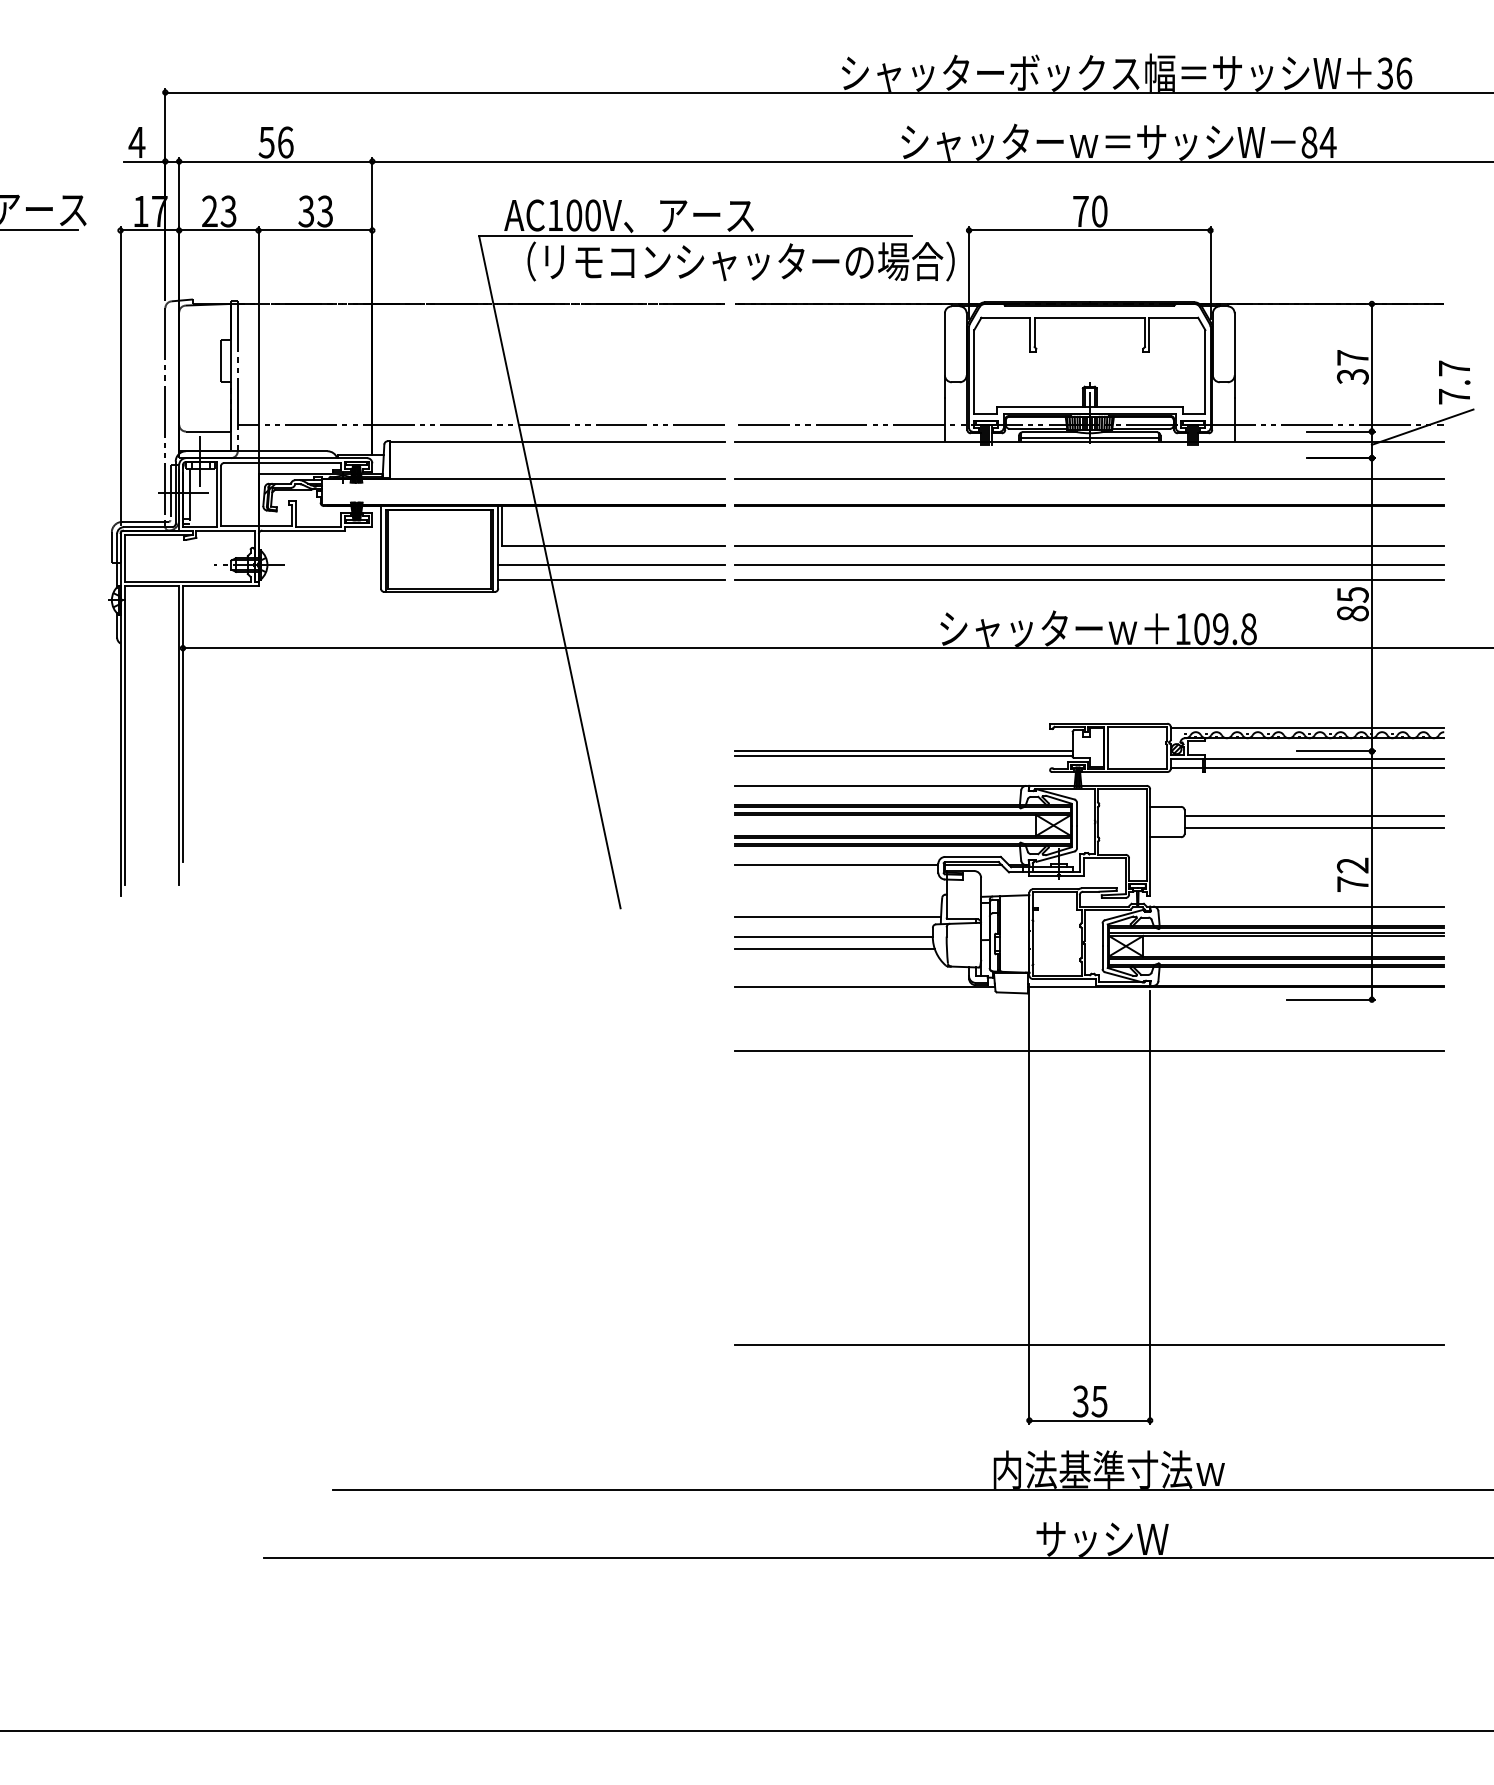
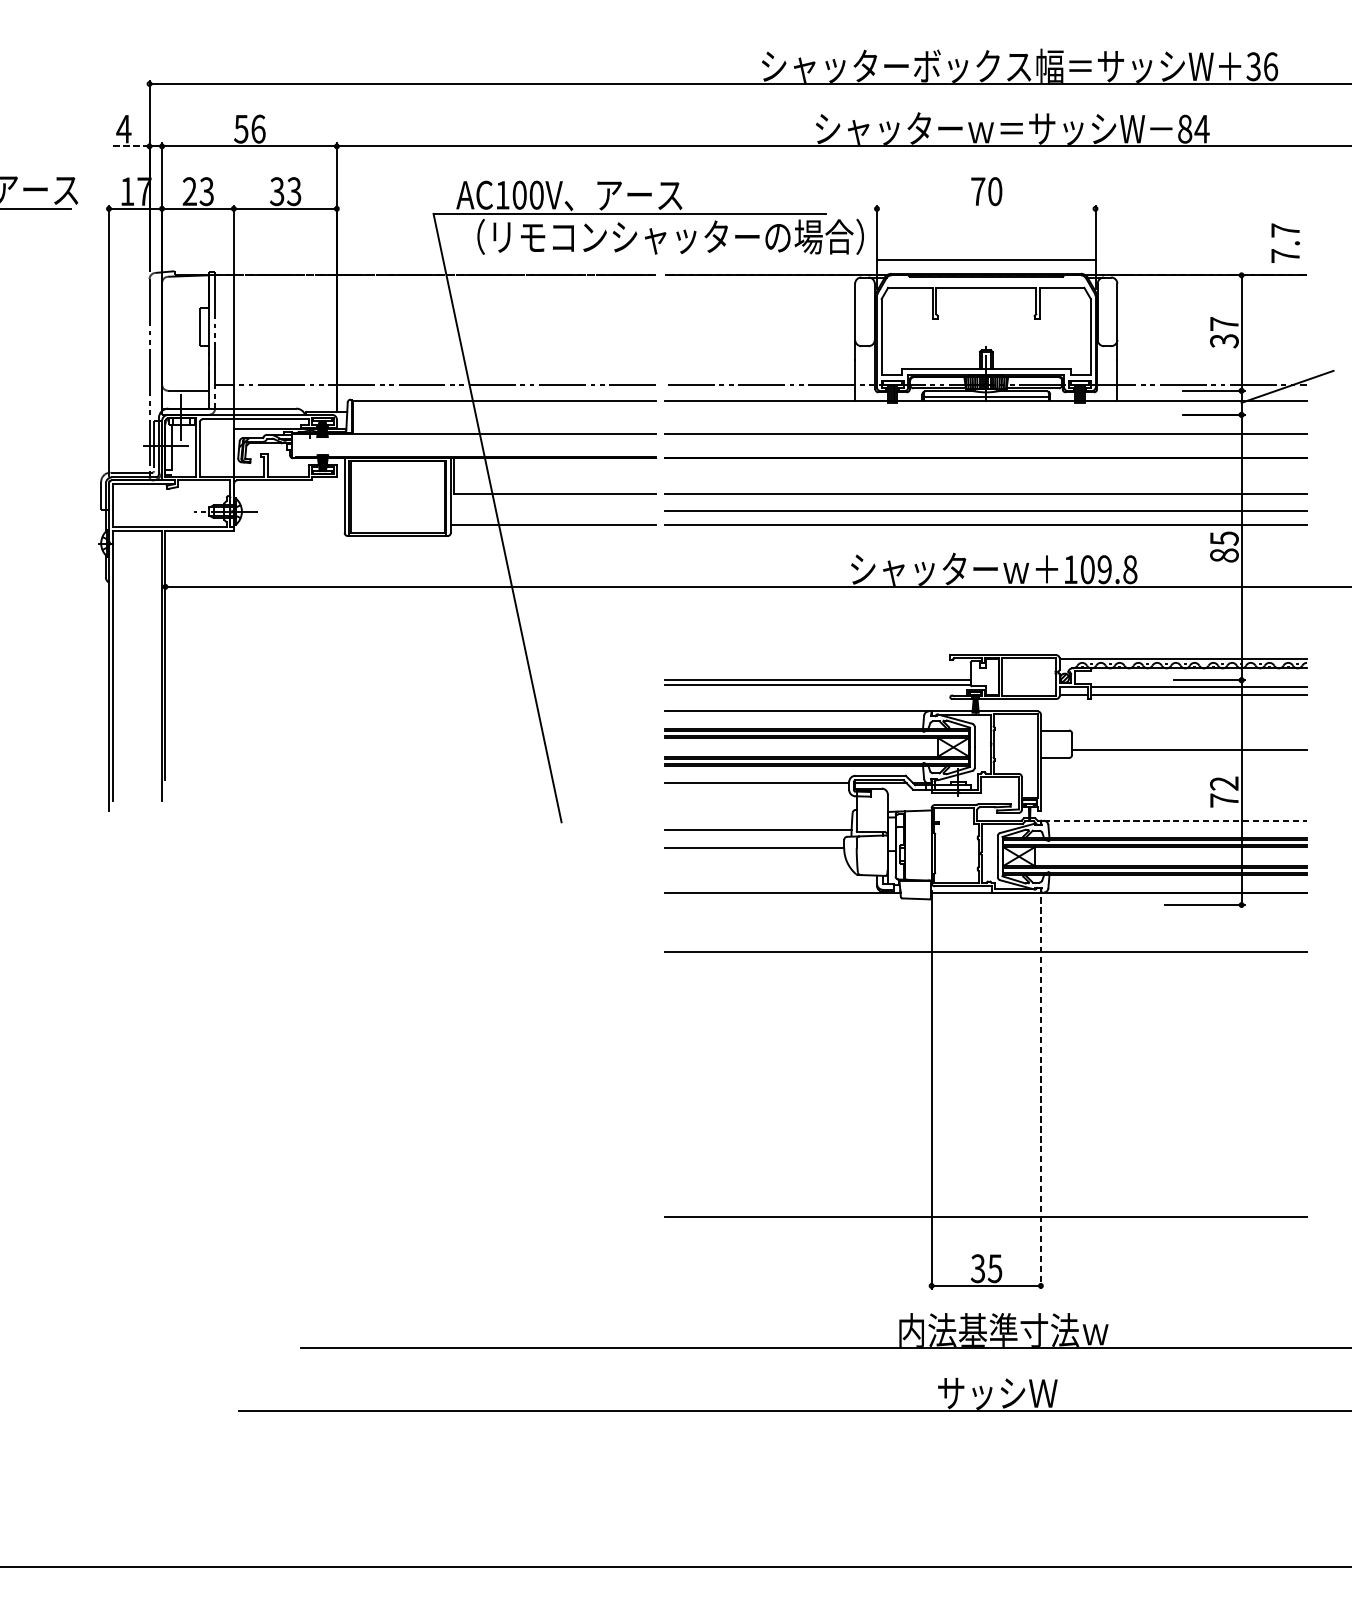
line: (144, 161) -> (130, 146), solid -> dashed
line: (1089, 230) -> (985, 259), moved
text: (1454, 382) -> (1285, 243), moved
line: (611, 564) -> (553, 511), removed
line: (1314, 816) -> (1189, 739), removed
line: (1299, 906) -> (1176, 820), solid -> dashed
line: (834, 948) -> (755, 858), removed
line: (1150, 1208) -> (1041, 1094), solid -> dashed

